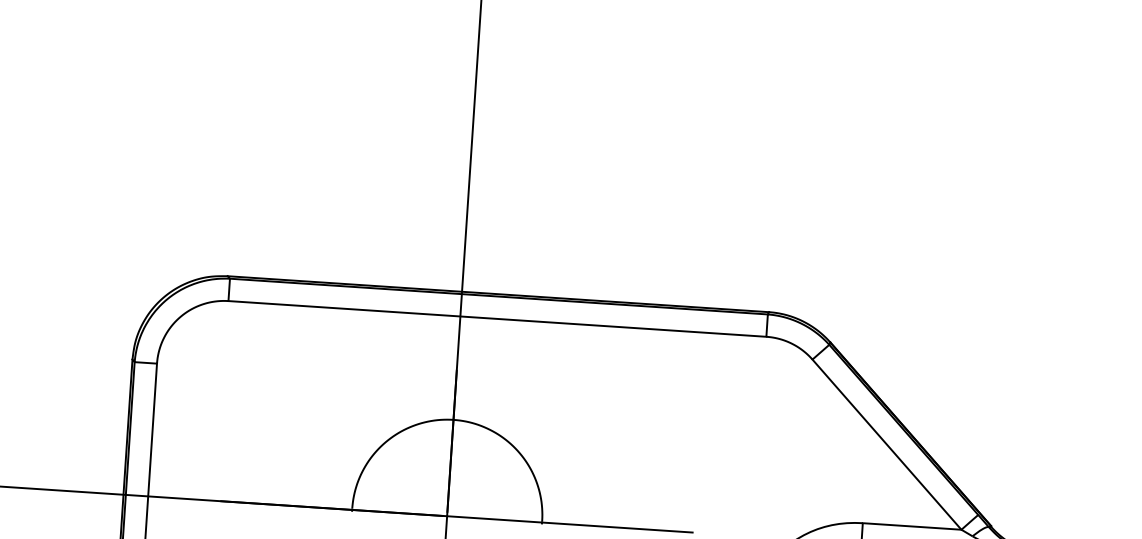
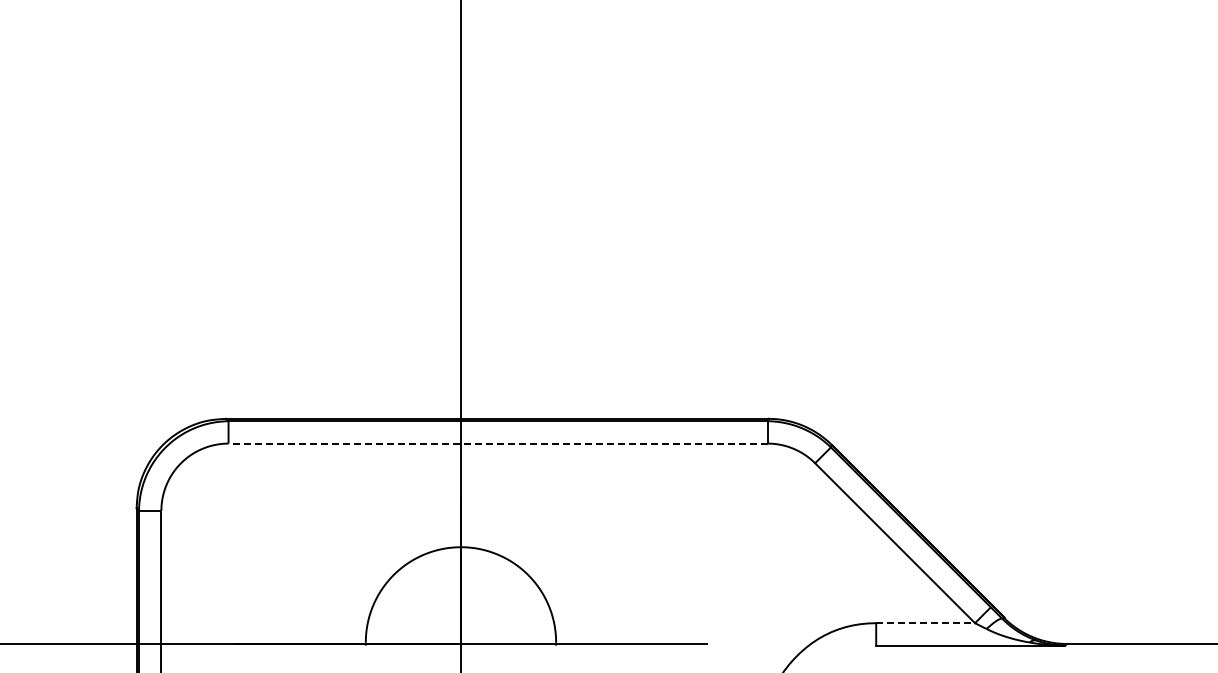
line: (497, 318) -> (498, 443), solid -> dashed
line: (912, 526) -> (926, 623), solid -> dashed

